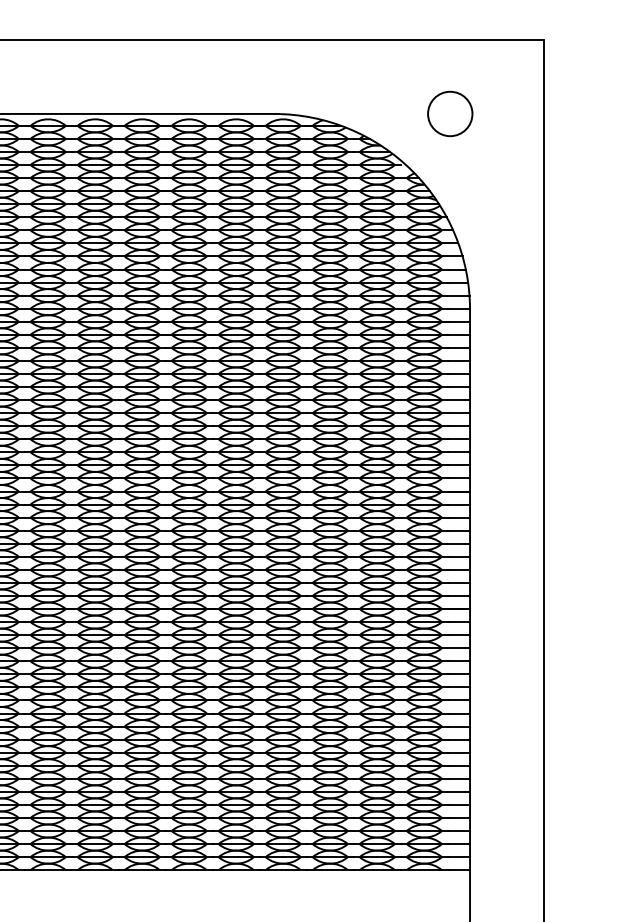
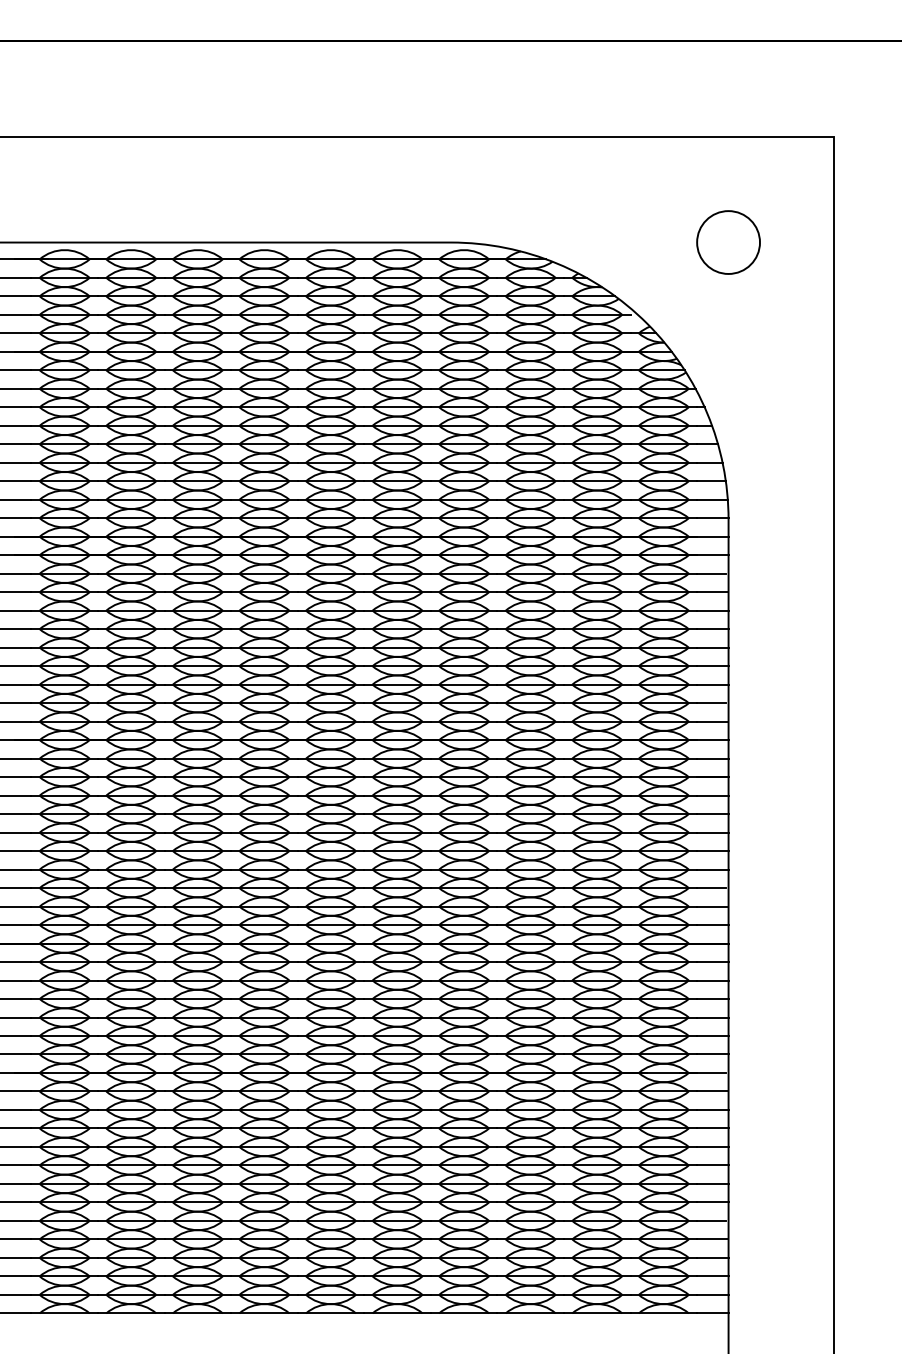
circle: (450, 113) -> (728, 242), moved

